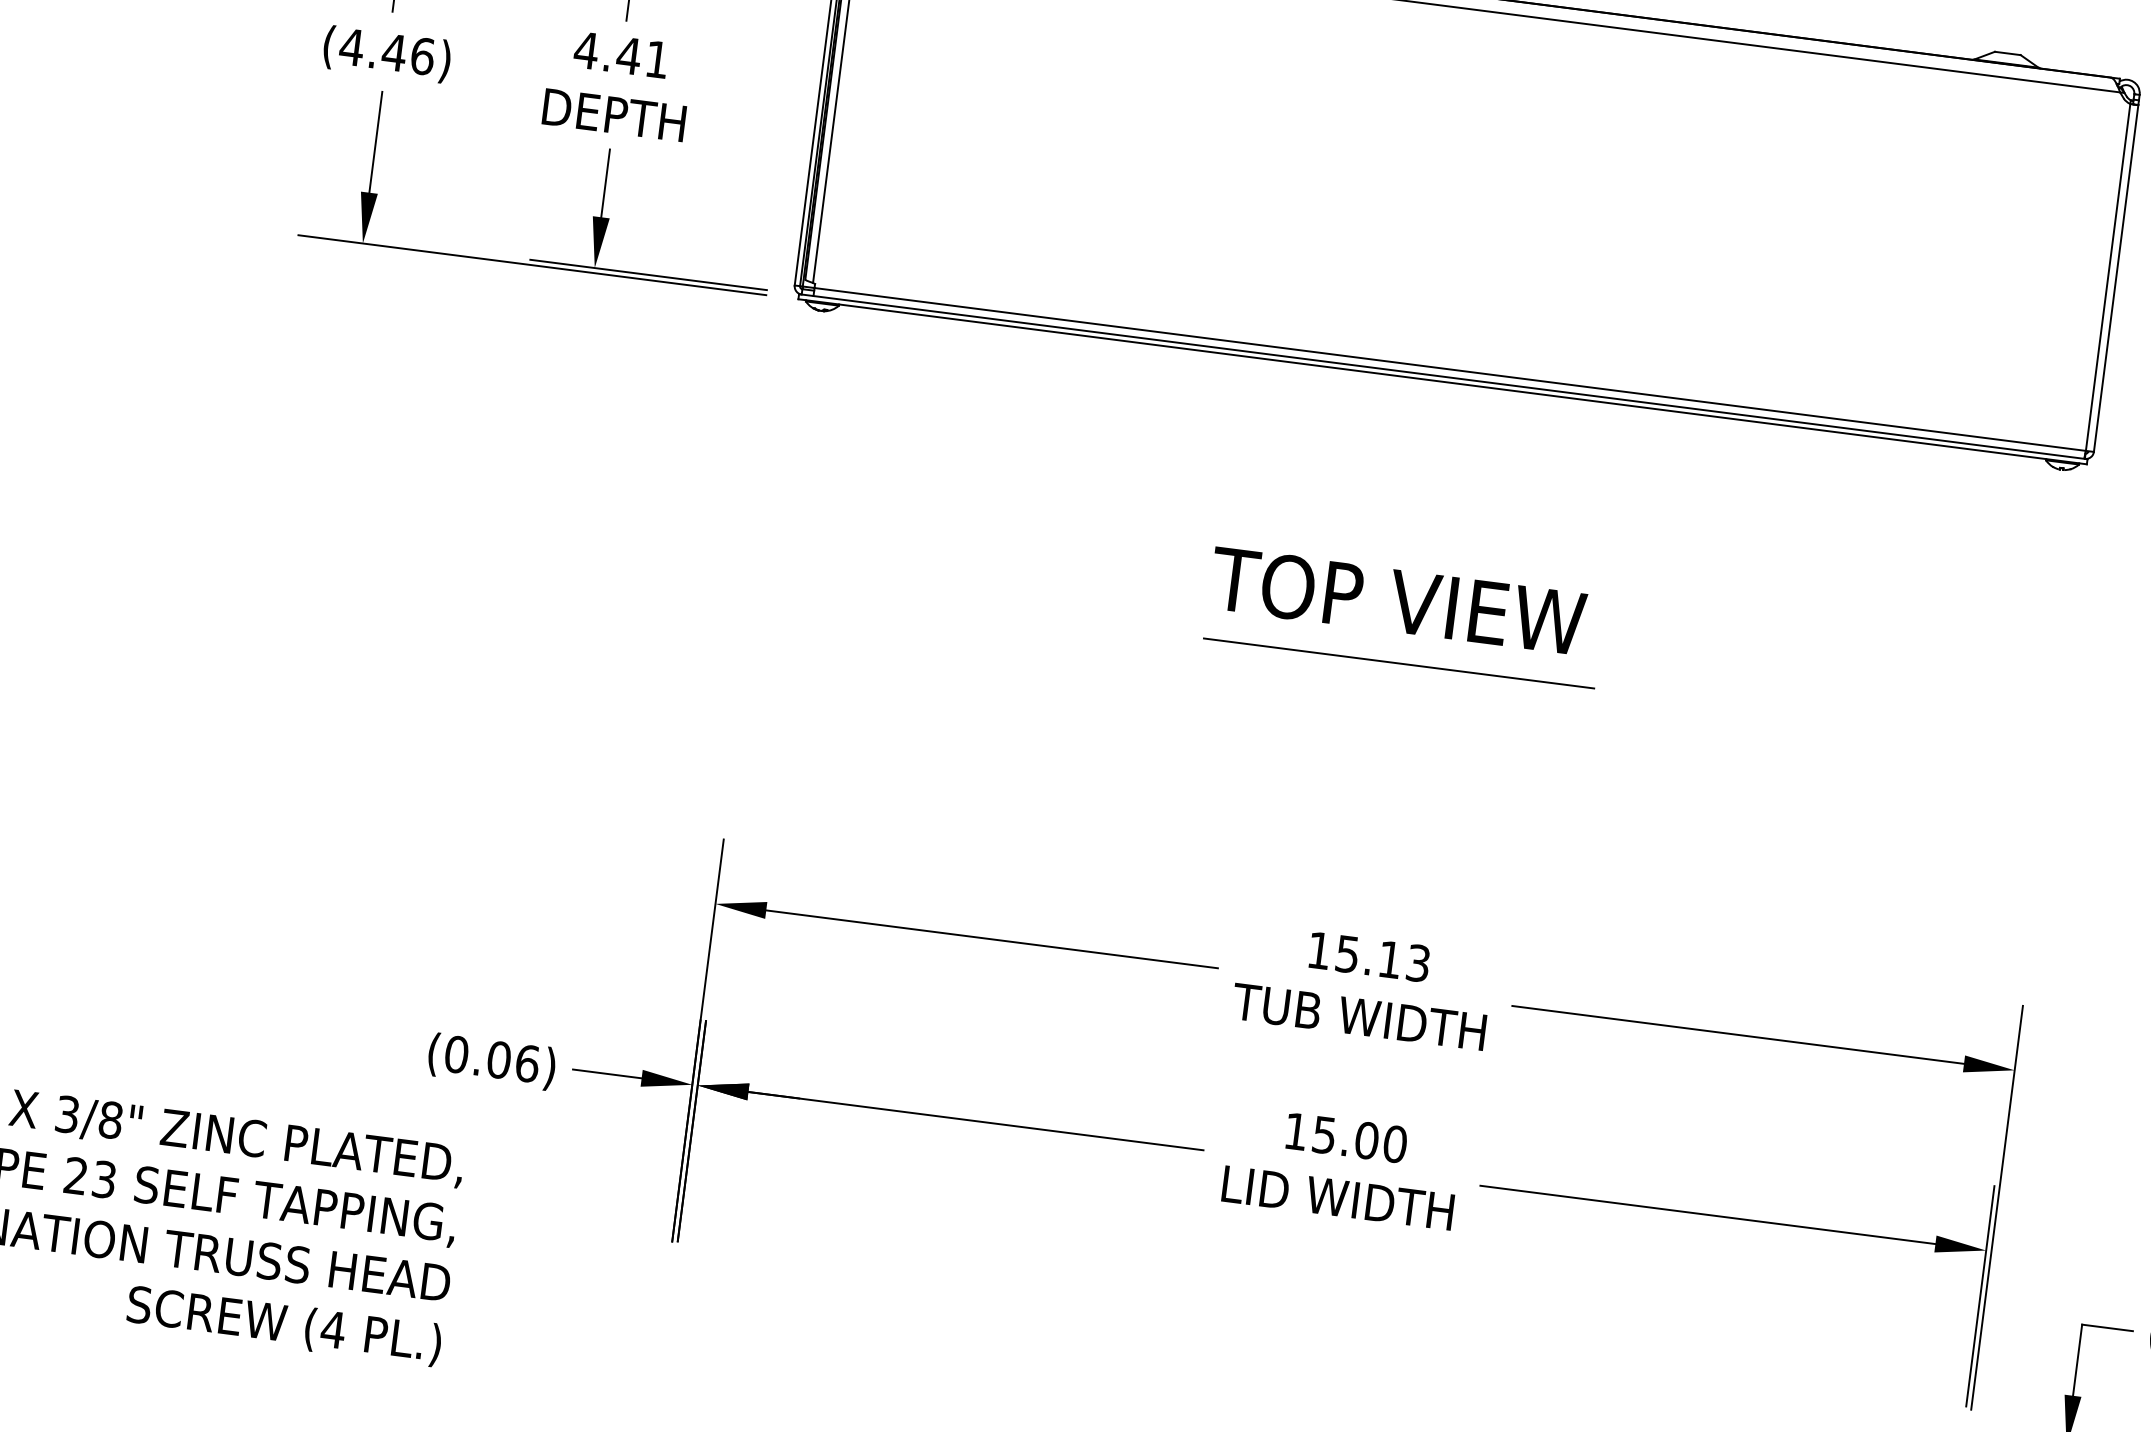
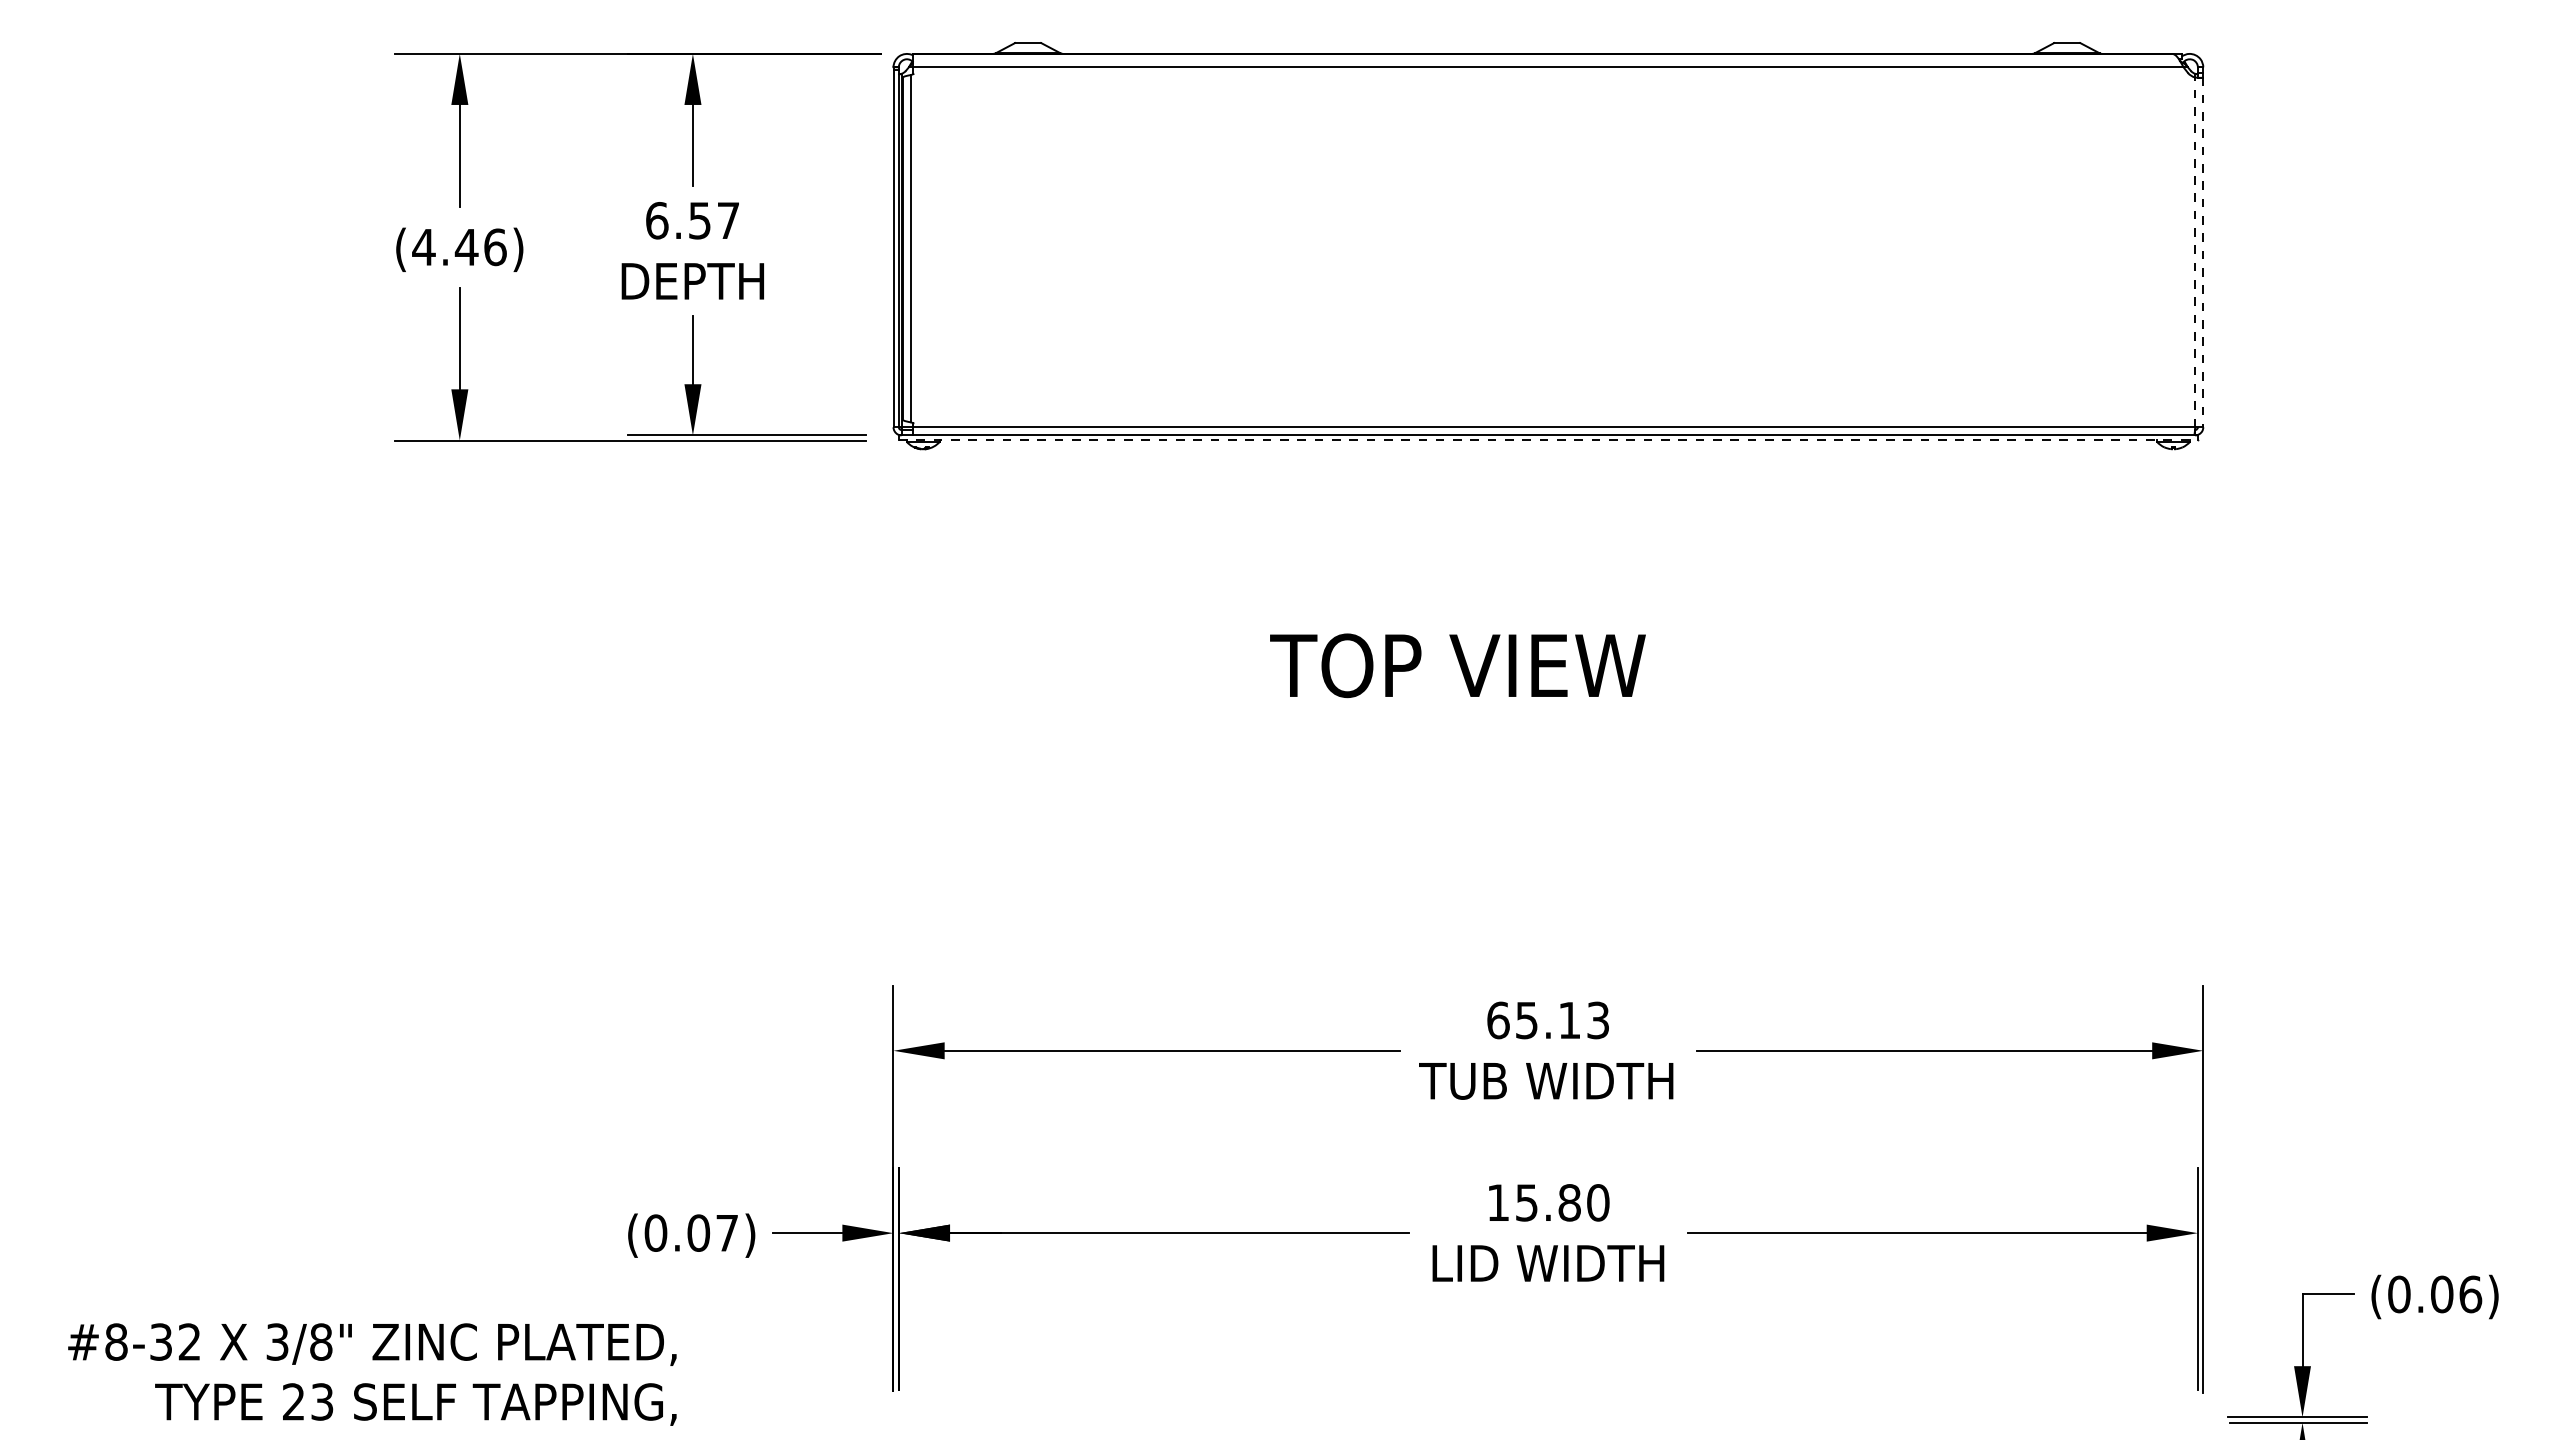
text: (620, 54) -> (691, 220), 4.41 -> 6.57
line: (2108, 277) -> (2195, 252), solid -> dashed
line: (2116, 278) -> (2203, 252), solid -> dashed
line: (1442, 381) -> (1548, 440), solid -> dashed
text: (1397, 600) -> (1457, 665), moved
line: (1398, 662) -> (1540, 724), removed
text: (1319, 950) -> (1498, 1020), 15.13 -> 65.13
text: (527, 1063) -> (727, 1232), (0.06) -> (0.07)
text: (1366, 1140) -> (1569, 1202), 15.00 -> 15.80

